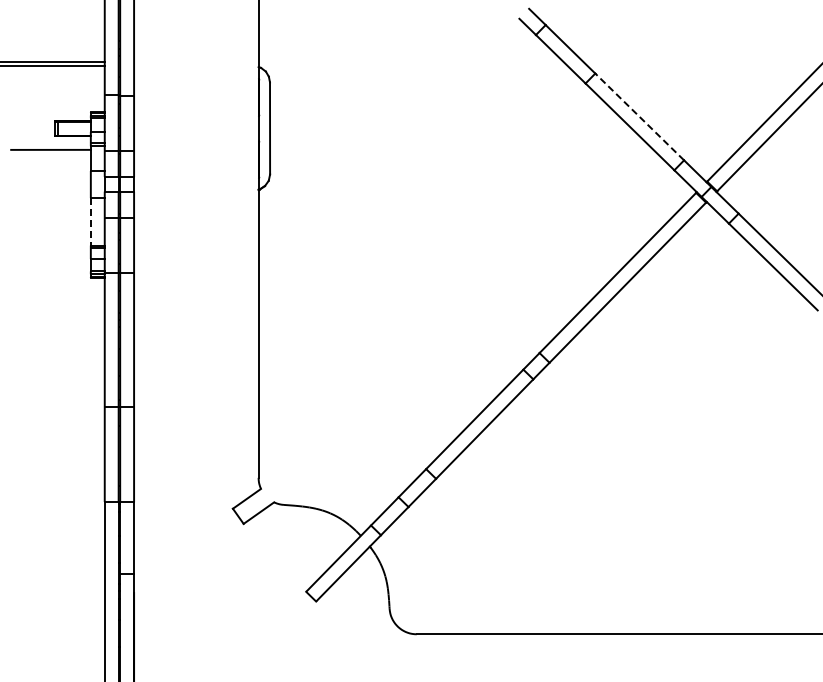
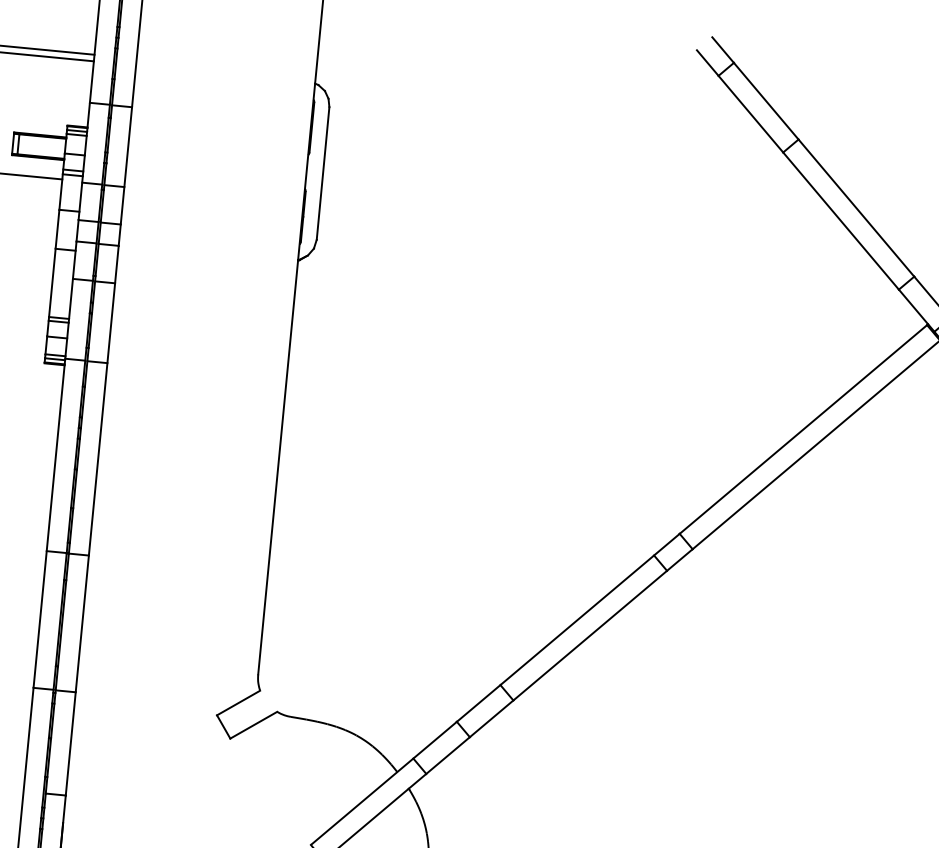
line: (639, 116) -> (856, 207), dashed -> solid
line: (90, 221) -> (51, 282), dashed -> solid

